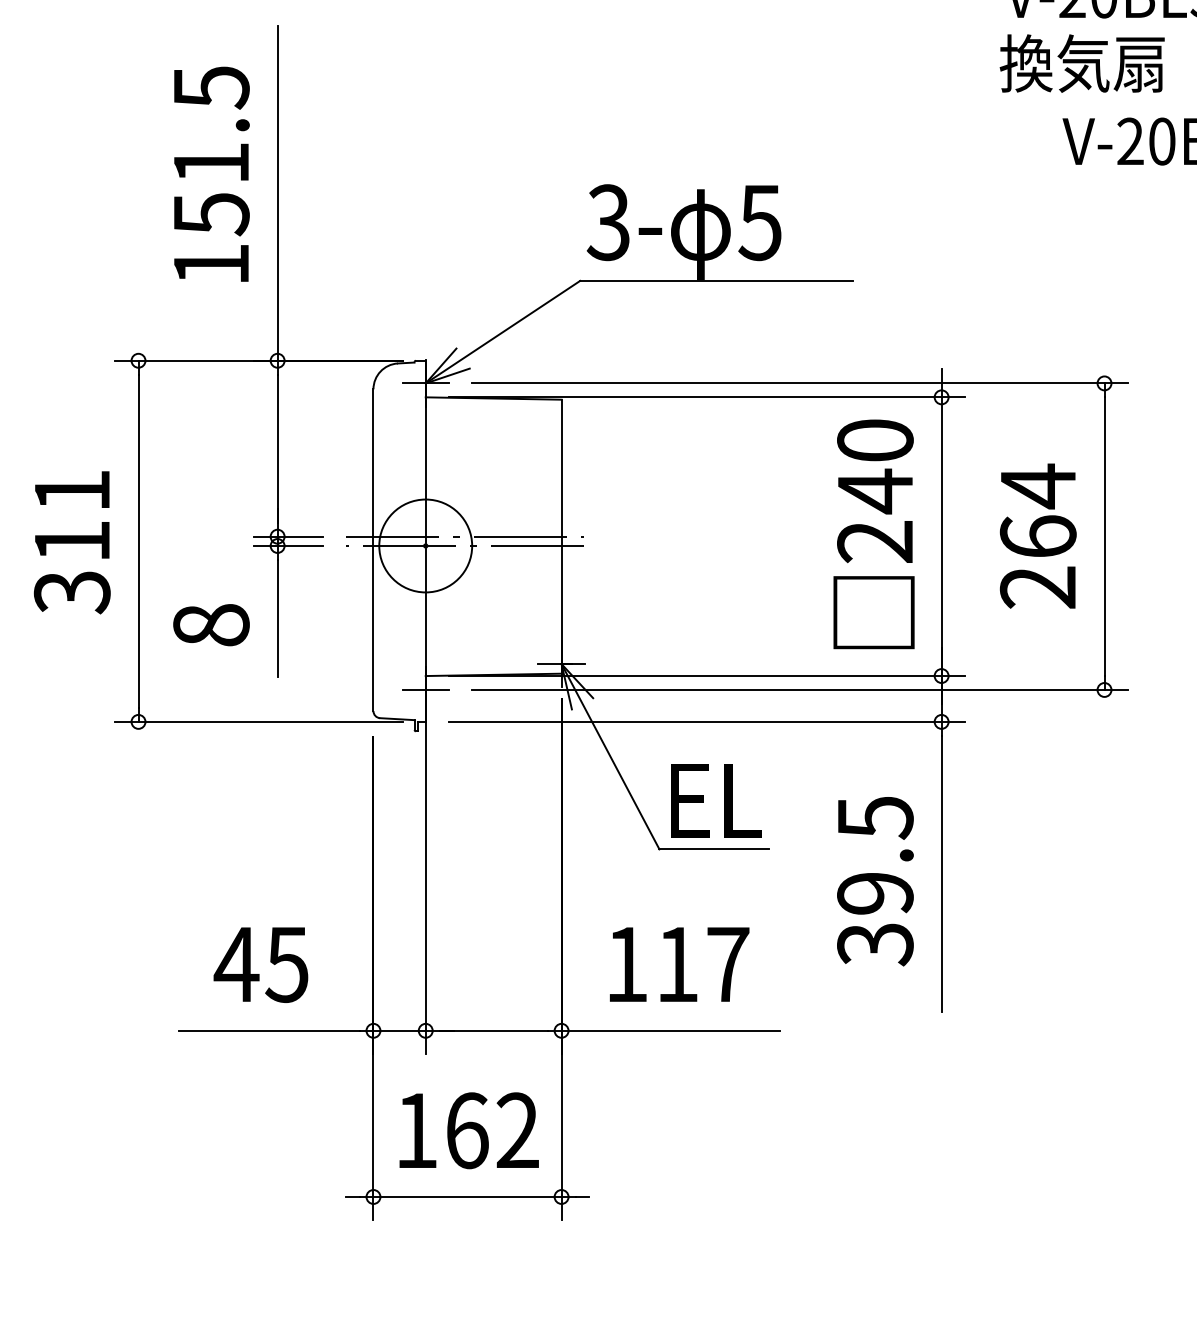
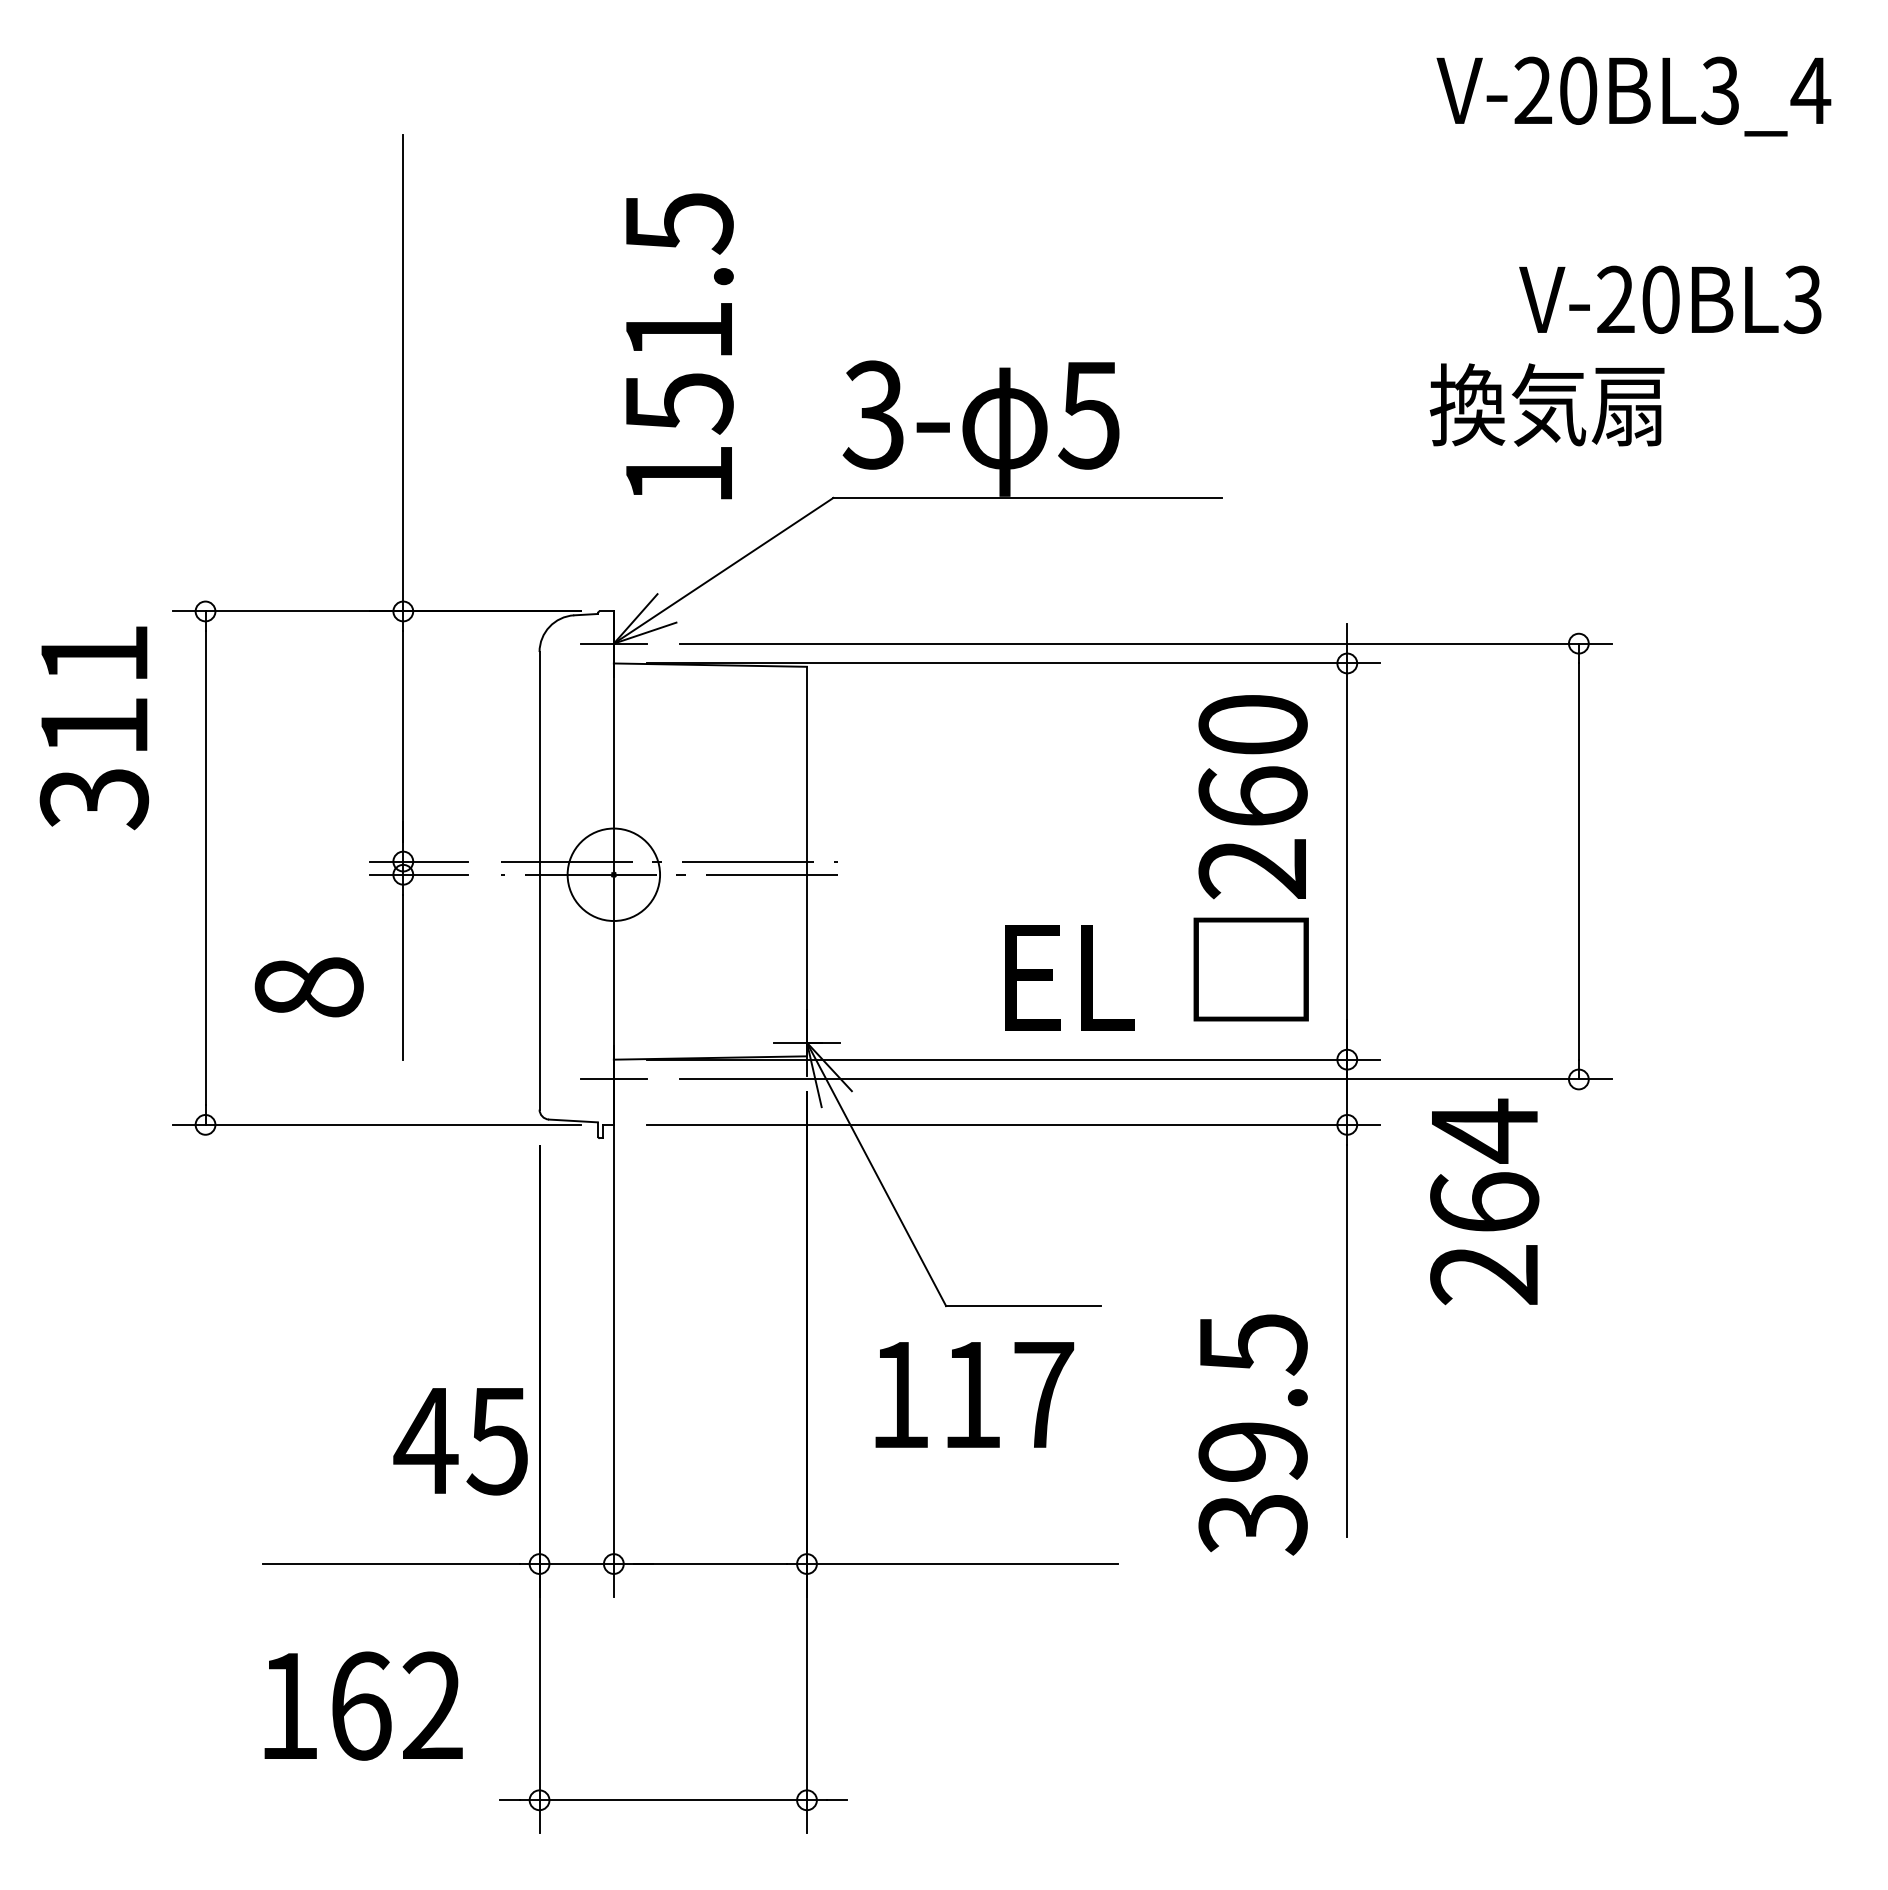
text: (1081, 63) -> (1546, 404), moved
text: (211, 174) -> (679, 346), moved
text: (874, 491) -> (1252, 797), 240 -> 260
text: (1038, 535) -> (1484, 1201), moved
text: (72, 542) -> (94, 728), moved
circle: (425, 545) -> (613, 874), size x0.7
text: (715, 800) -> (1069, 977), moved
text: (874, 881) -> (1252, 1434), moved
text: (679, 964) -> (974, 1394), moved
text: (260, 965) -> (460, 1441), moved
text: (469, 1130) -> (363, 1705), moved

